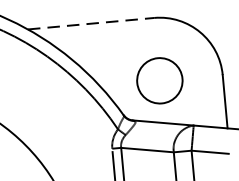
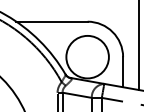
line: (91, 23) -> (52, 21), dashed -> solid
circle: (159, 79) -> (87, 56), size x1.67

